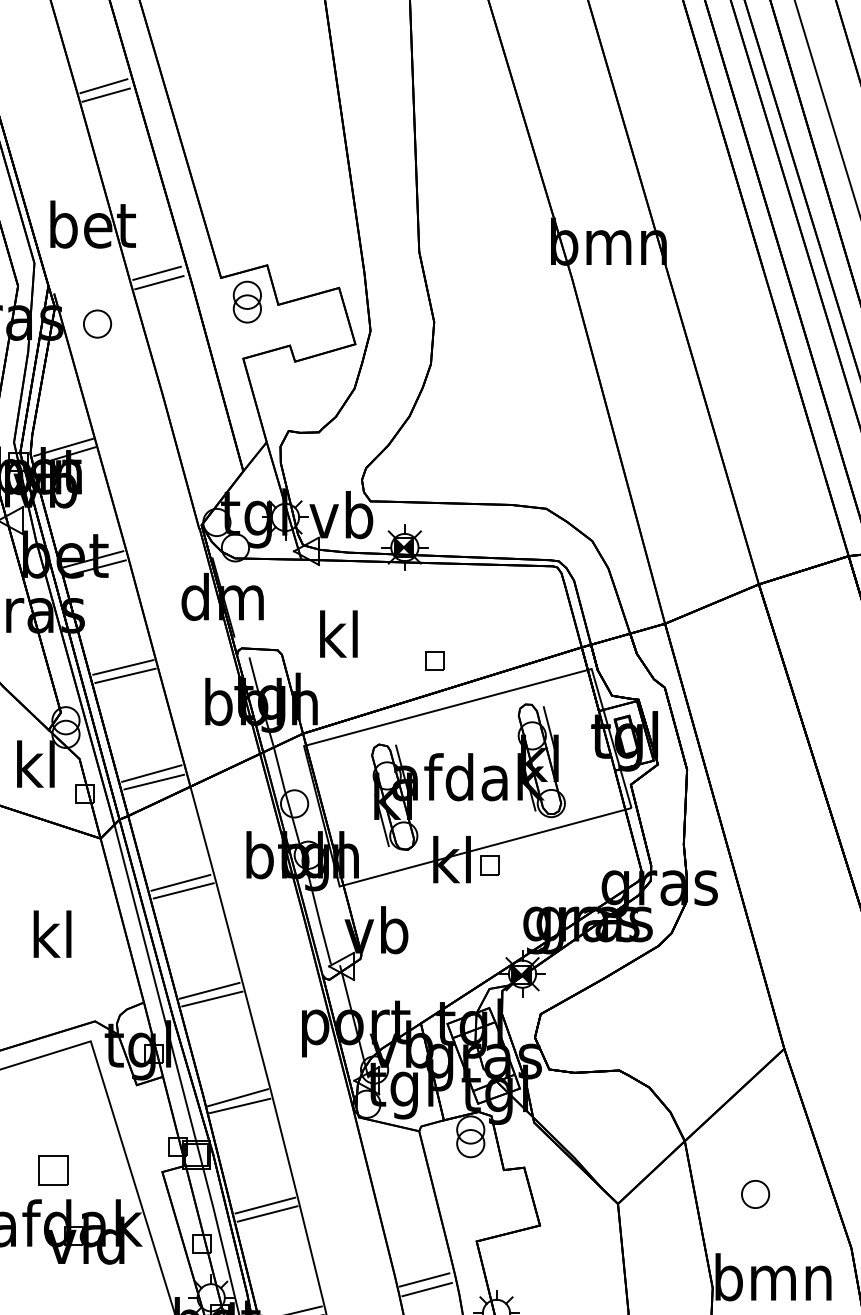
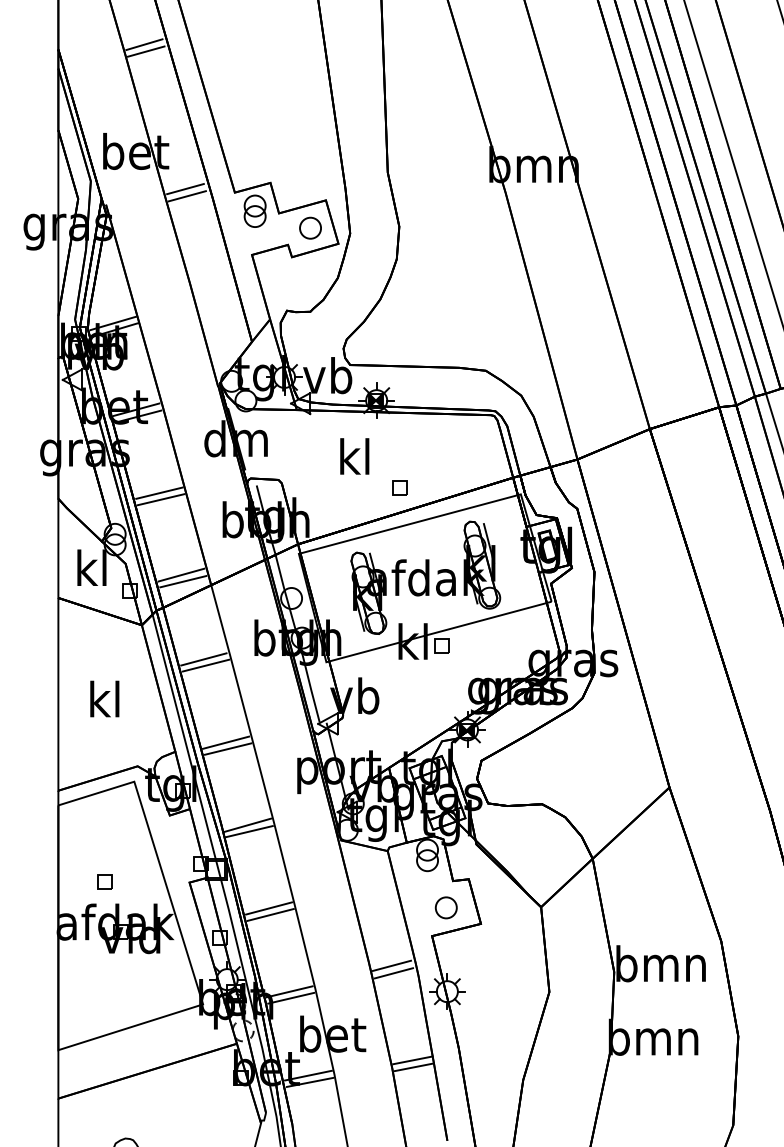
part: (97, 323) -> (310, 227), moved
text: (338, 634) -> (354, 456), moved
part: (52, 1170) -> (104, 881), size x0.62
part: (754, 1193) -> (445, 907), moved

